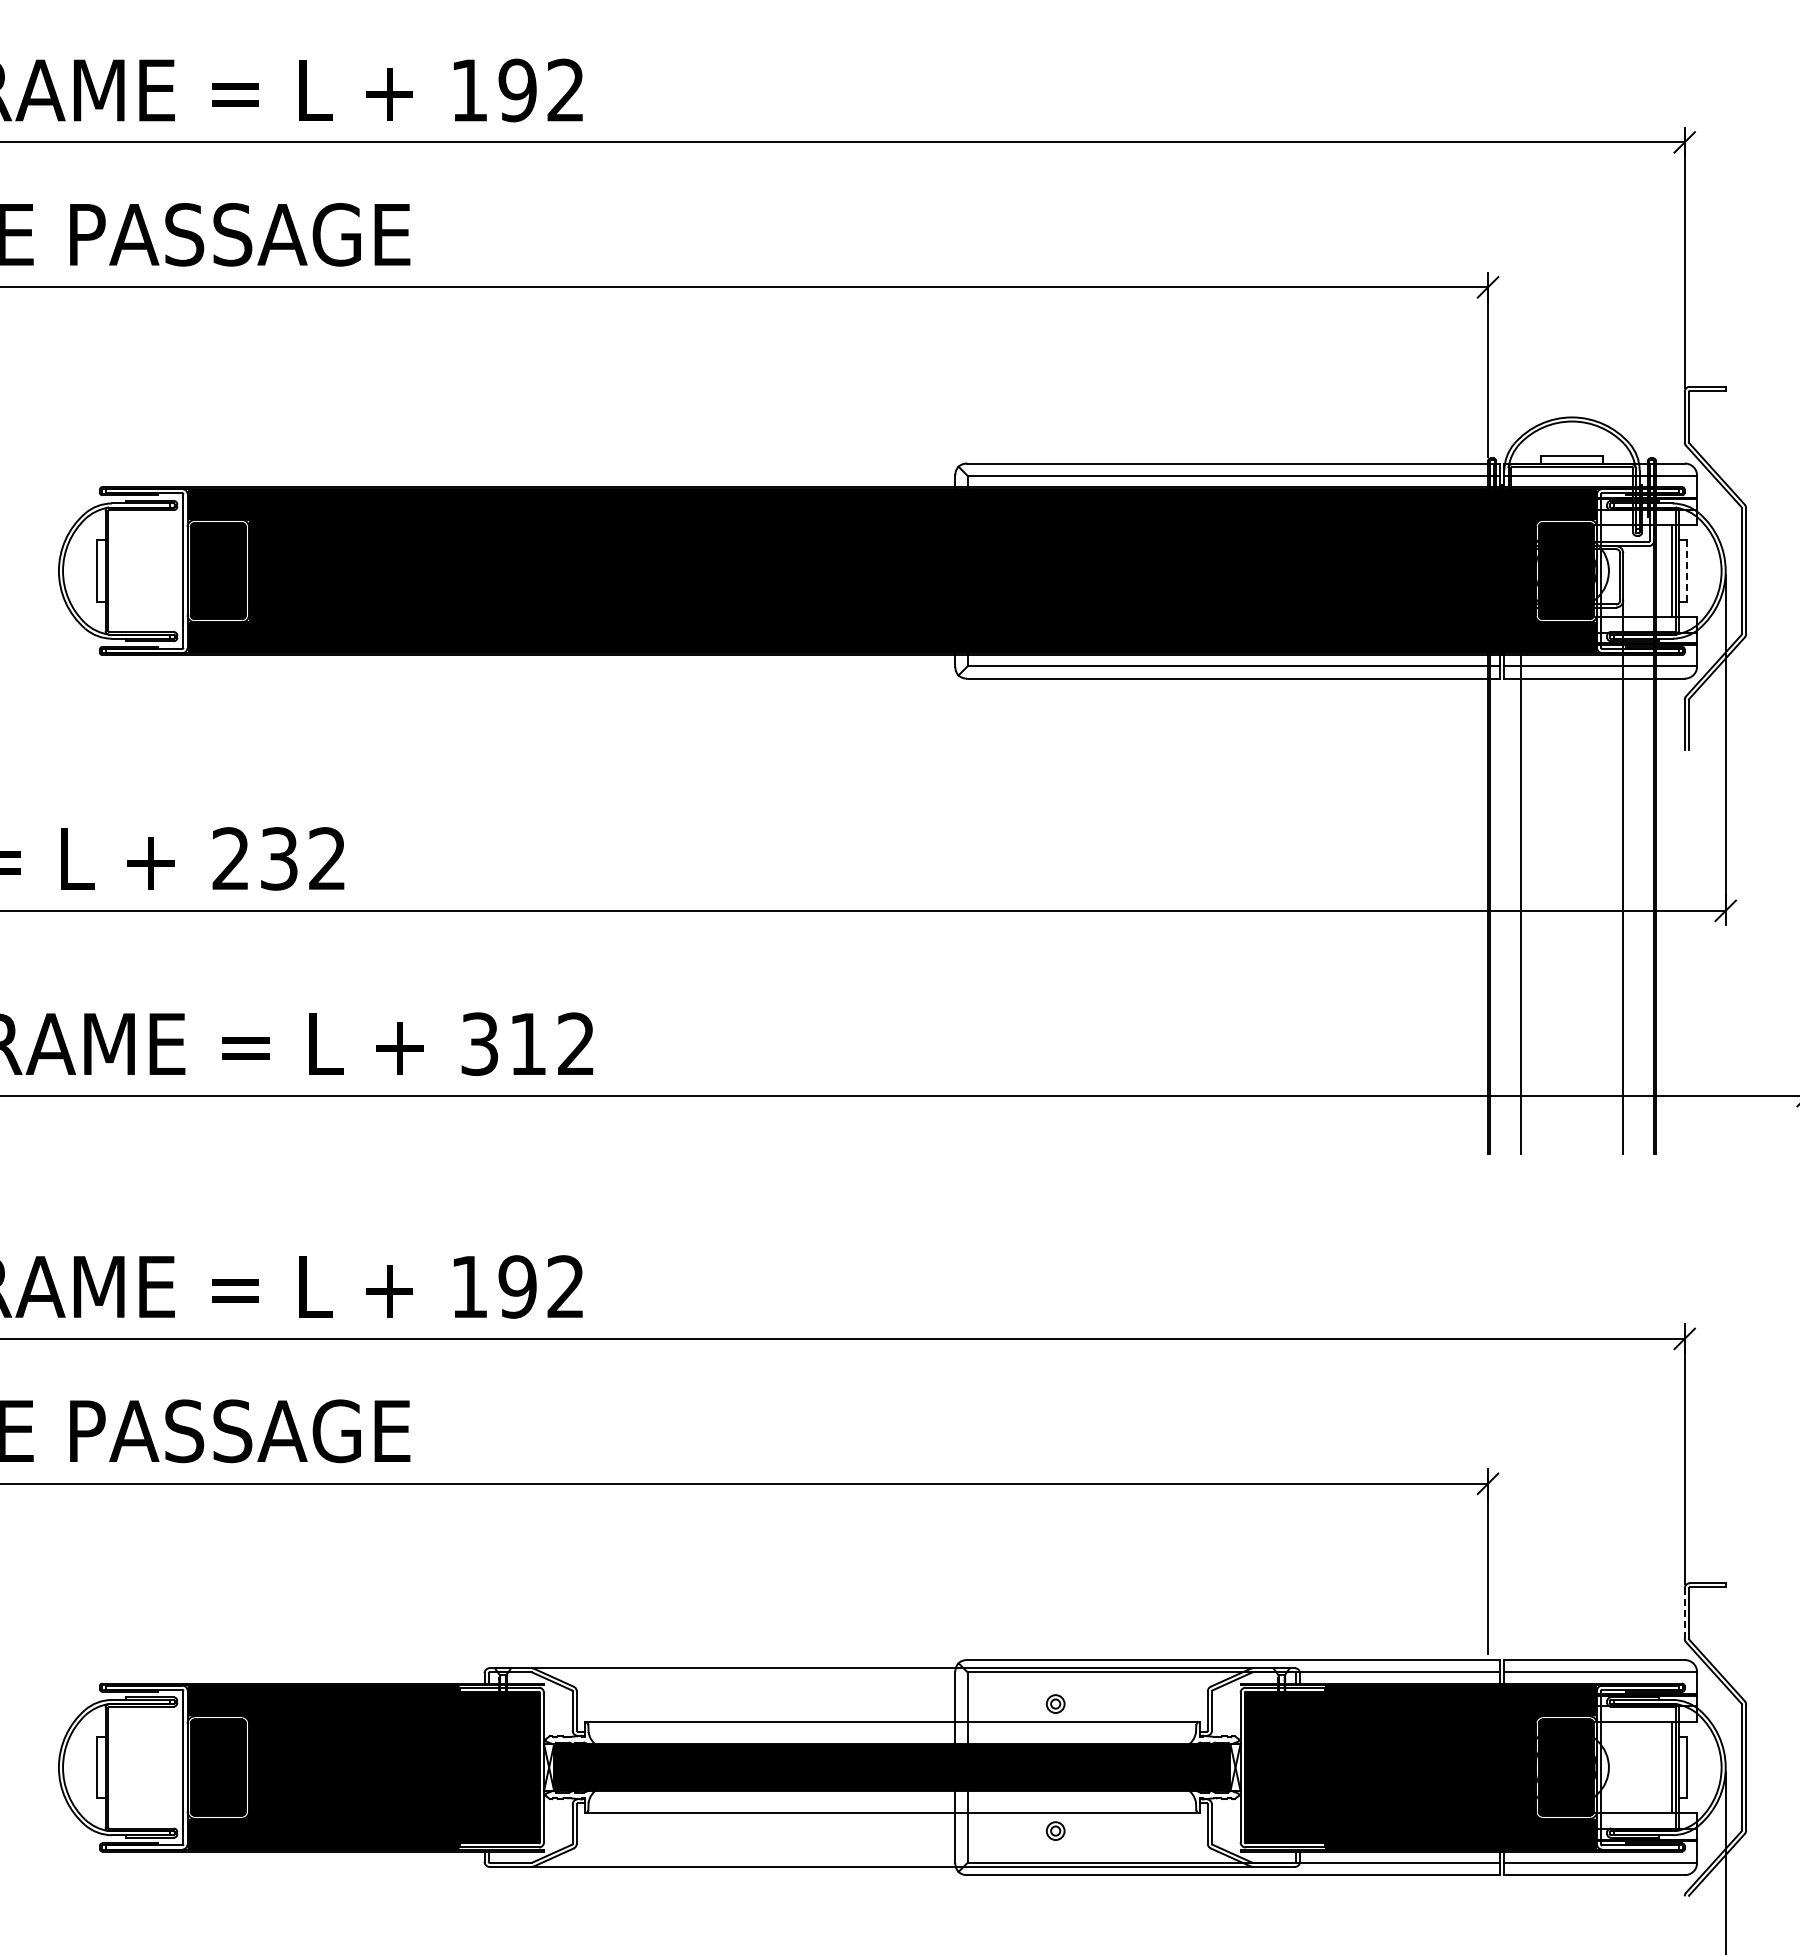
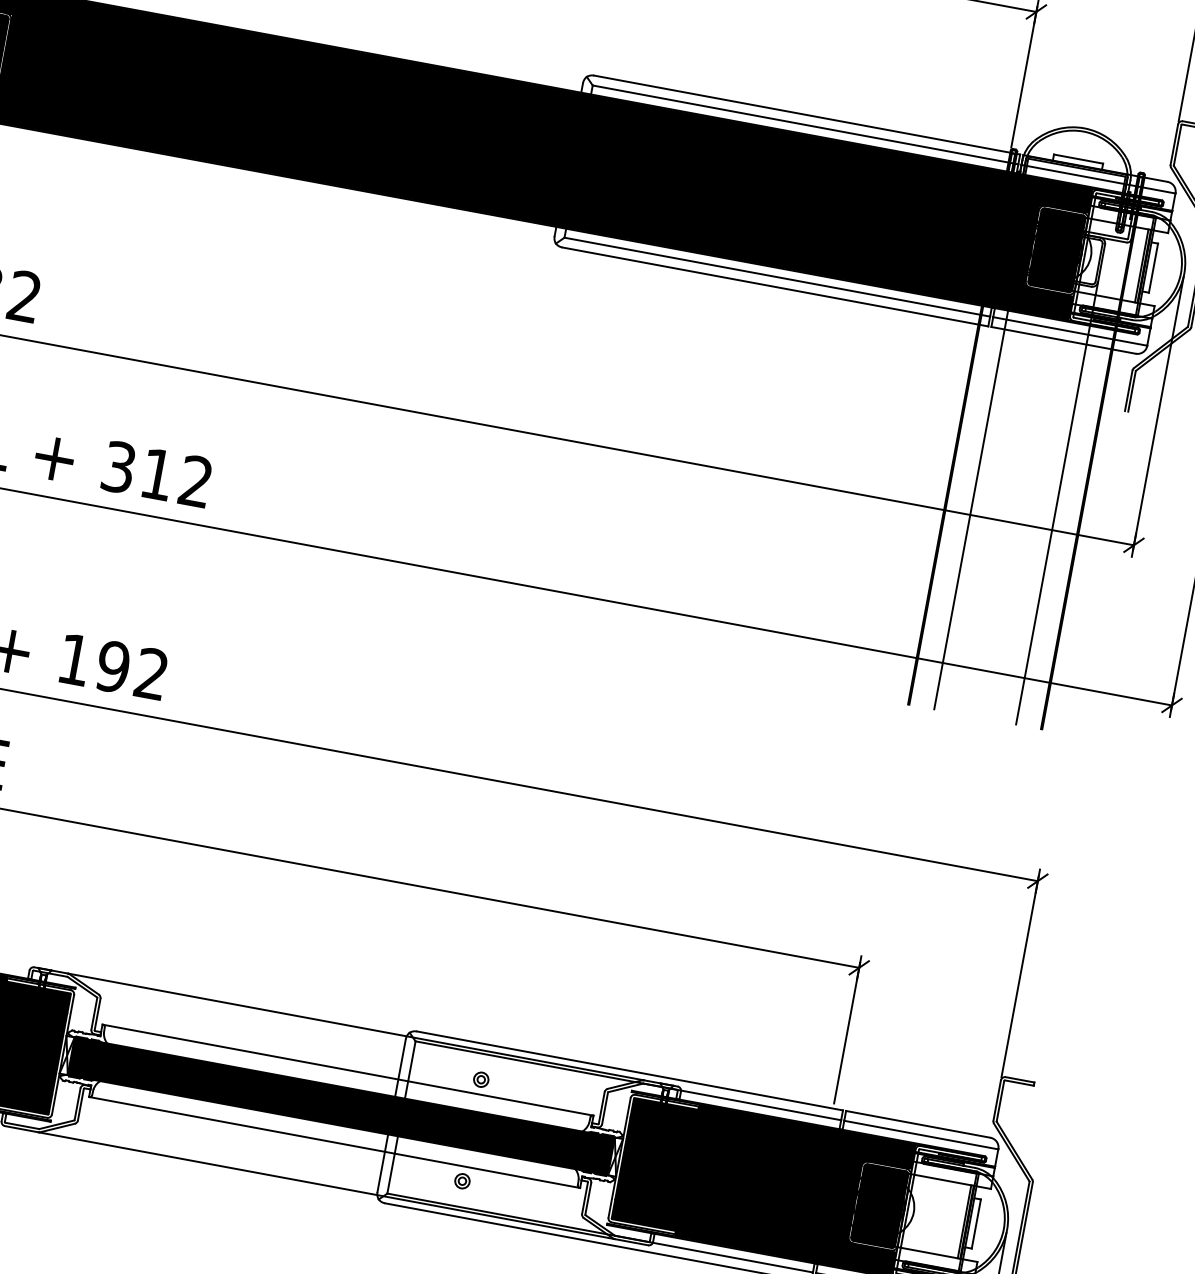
line: (1687, 571) -> (1153, 268), dashed -> solid
line: (1684, 1613) -> (997, 1100), dashed -> solid

